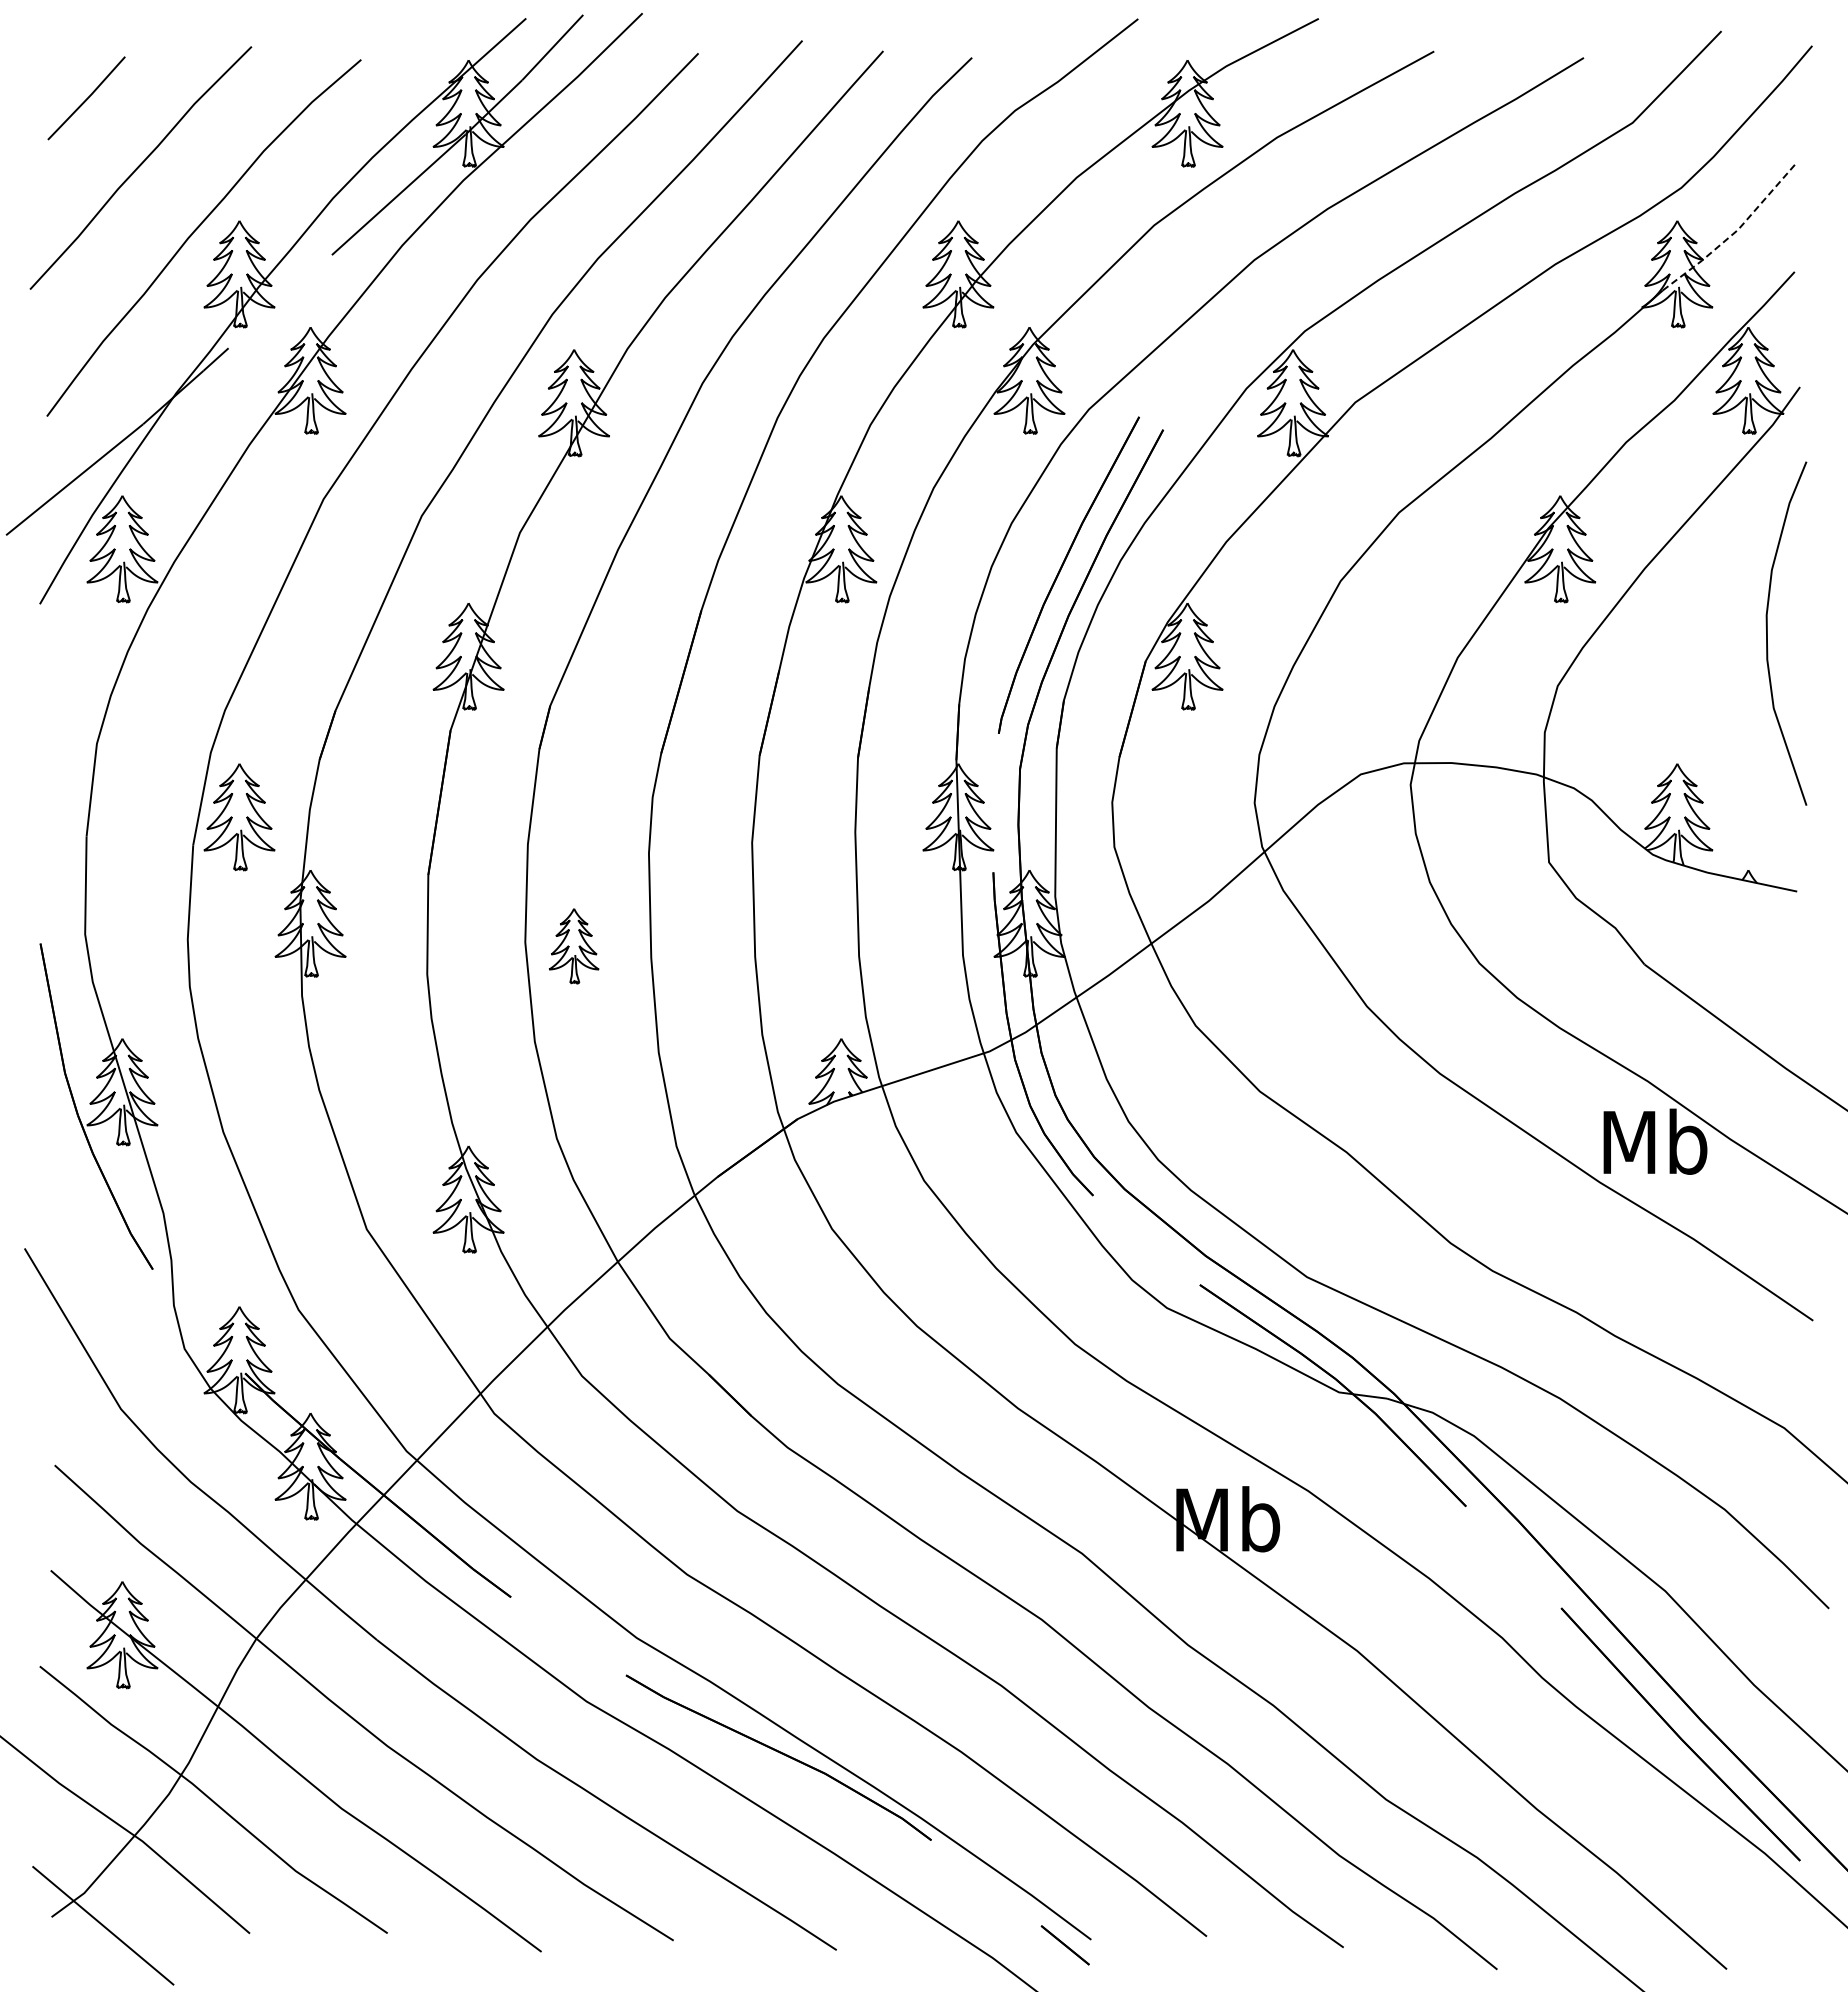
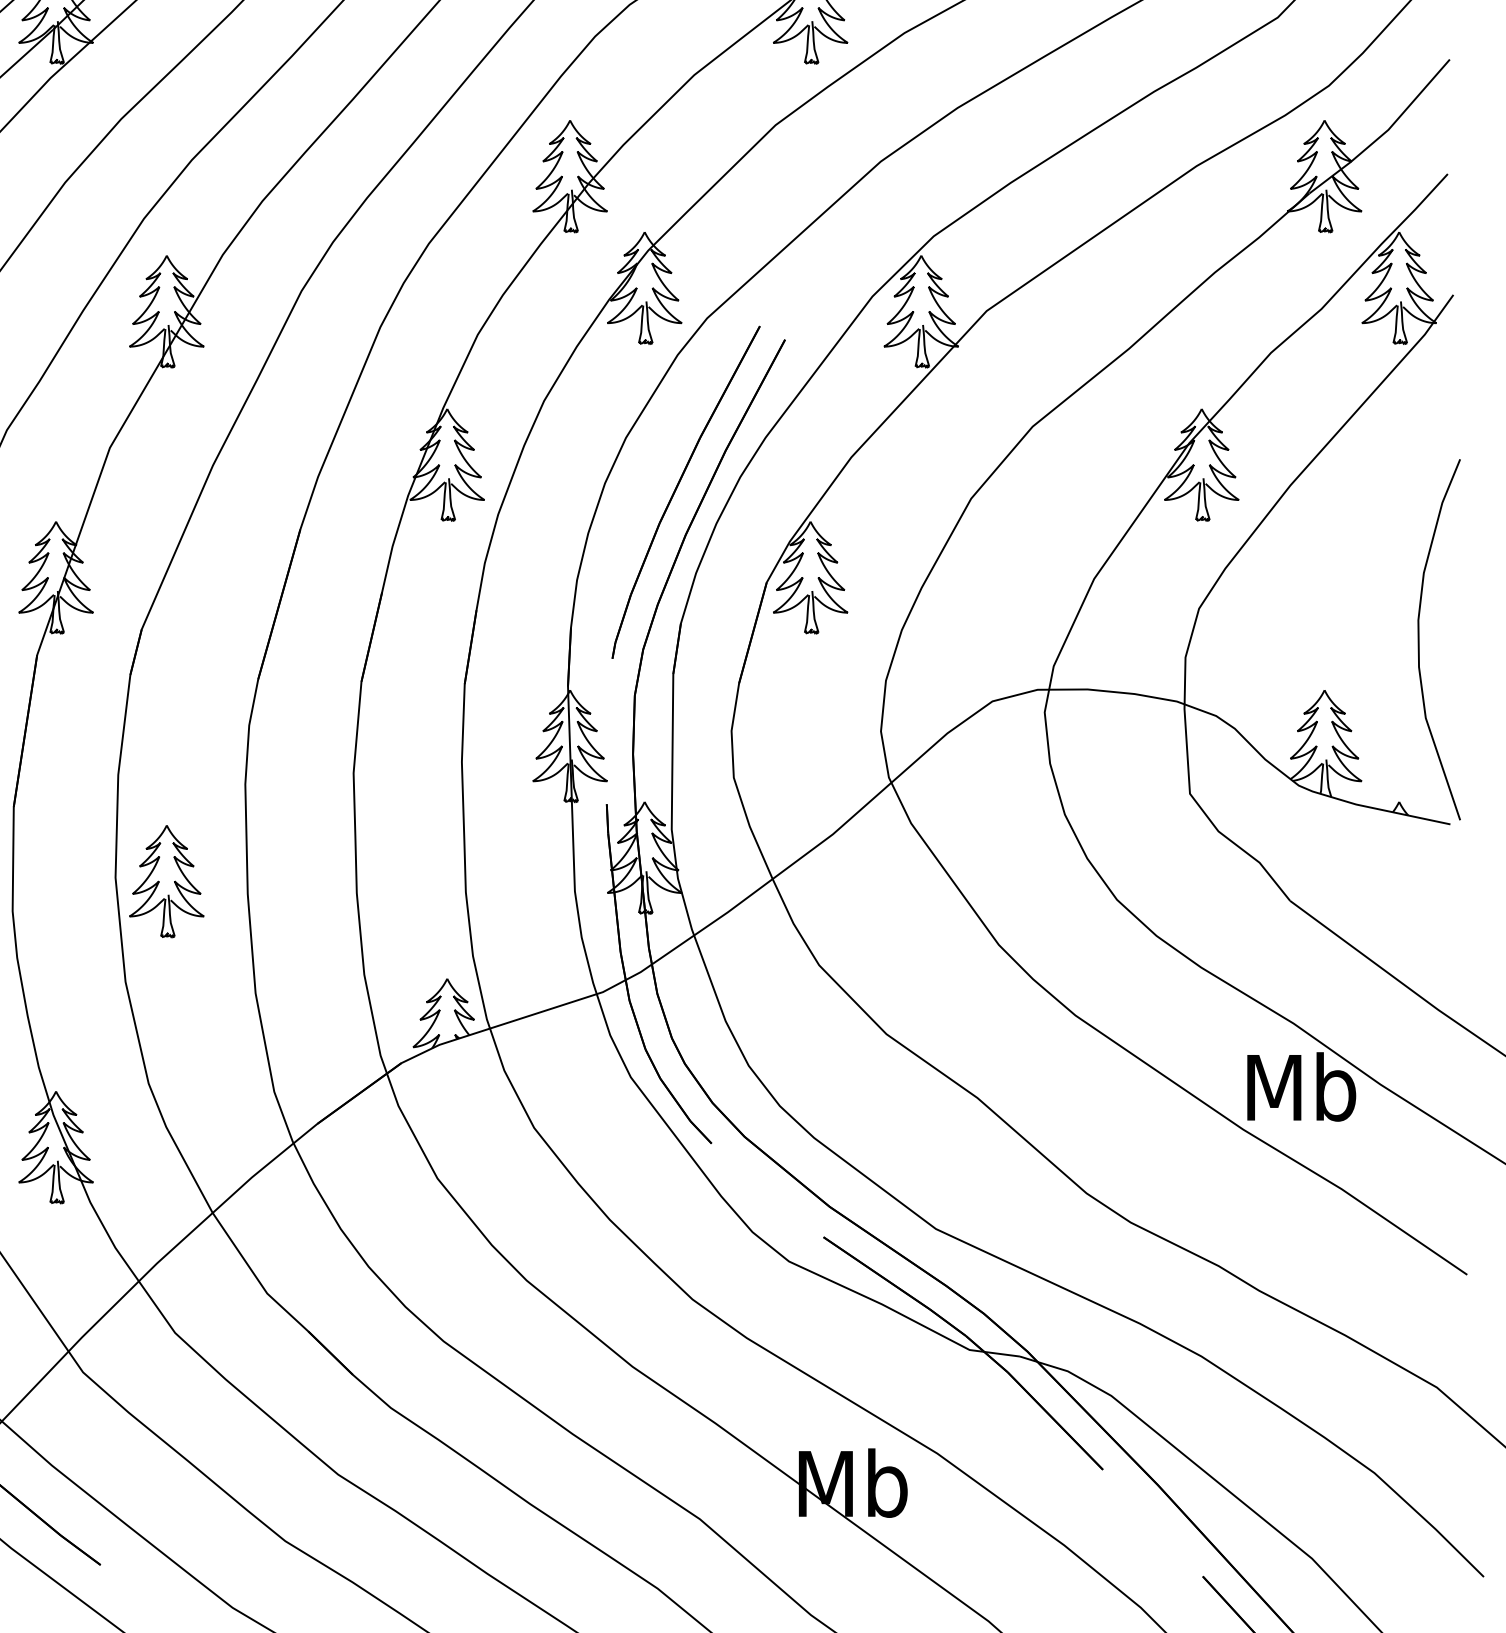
line: (1735, 231) -> (1385, 131), dashed -> solid
curve: (1767, 633) -> (1419, 639), moved
part: (573, 946) -> (166, 882), size x1.43

